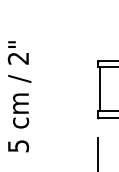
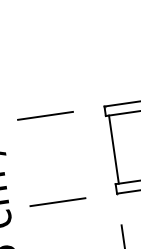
line: (59, 61) -> (44, 115), added
line: (59, 117) -> (57, 202), added

